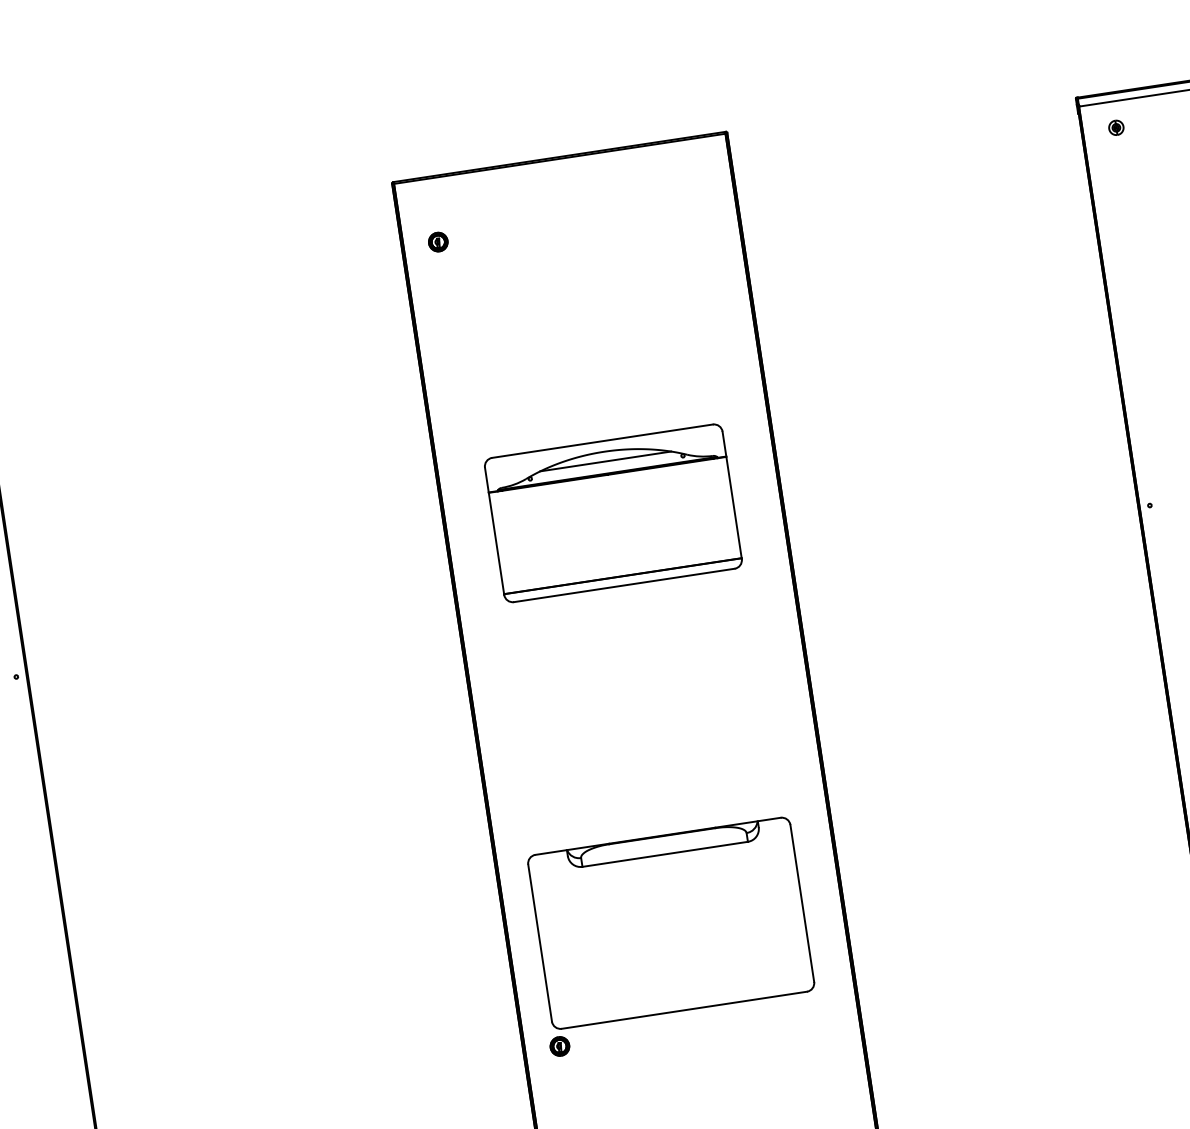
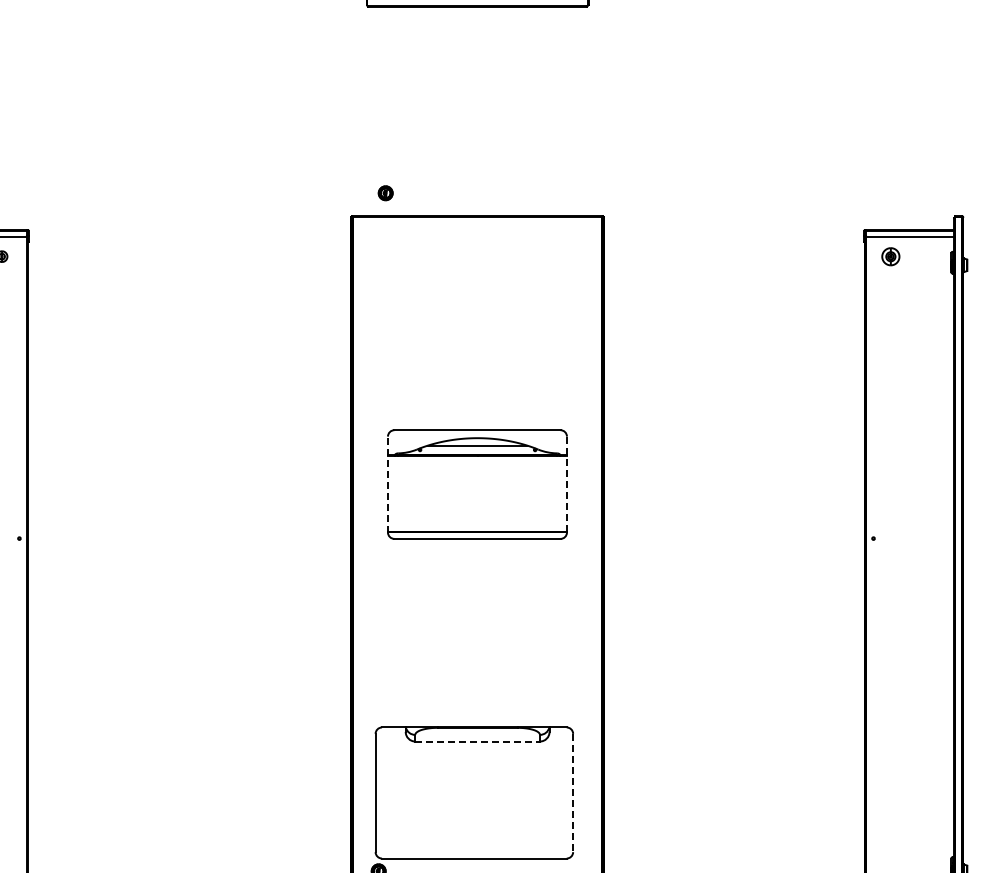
part: (1115, 127) -> (890, 256), size x1.6
part: (438, 242) -> (385, 193), moved
line: (731, 495) -> (566, 484), solid -> dashed
line: (493, 531) -> (387, 484), solid -> dashed
line: (666, 854) -> (478, 741), solid -> dashed
line: (802, 904) -> (573, 793), solid -> dashed

